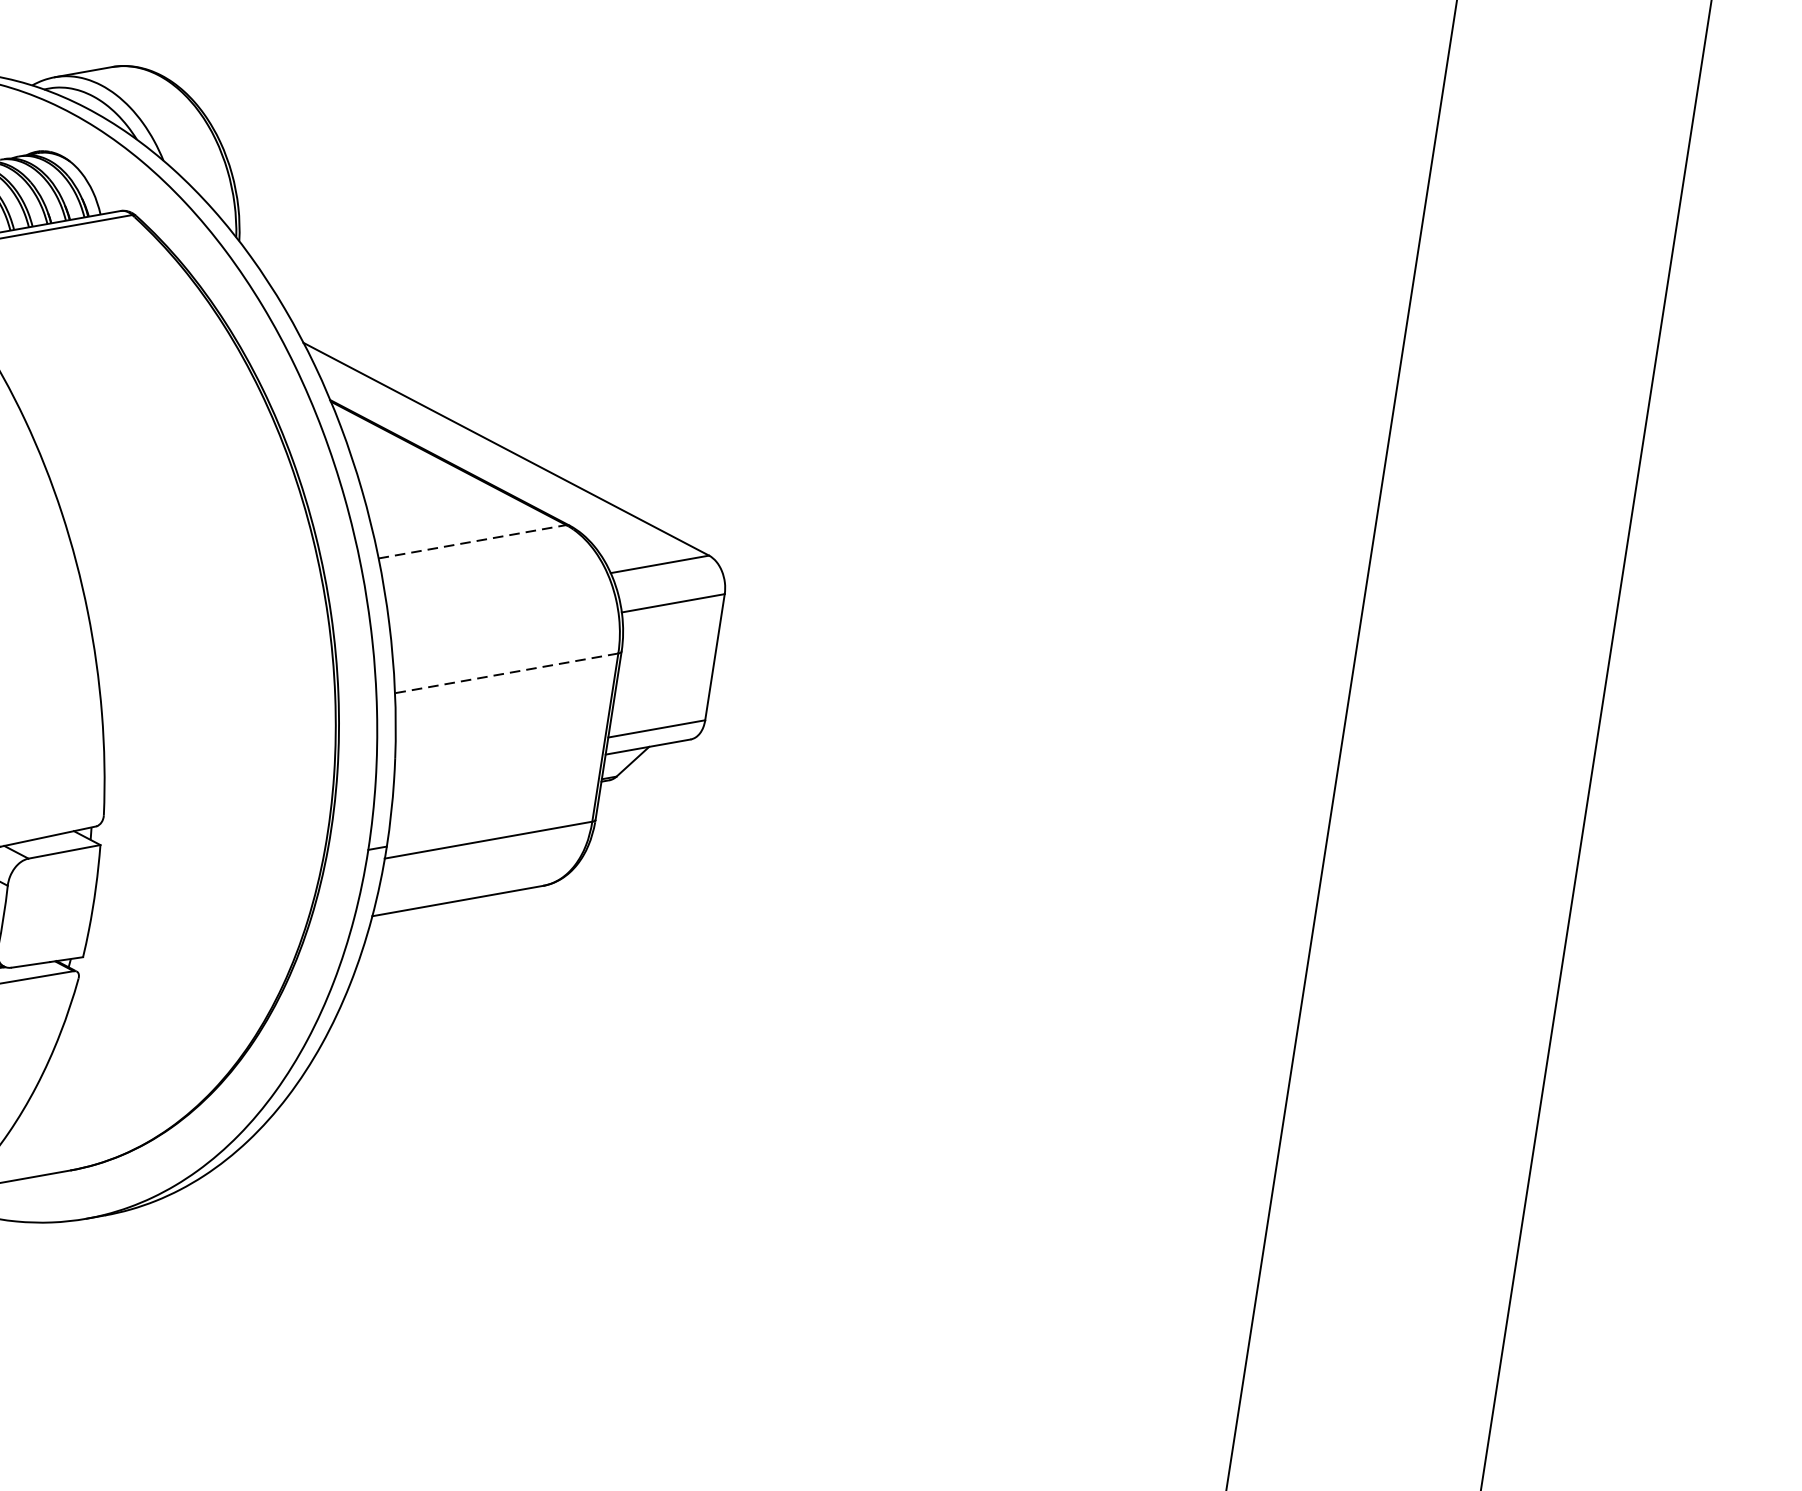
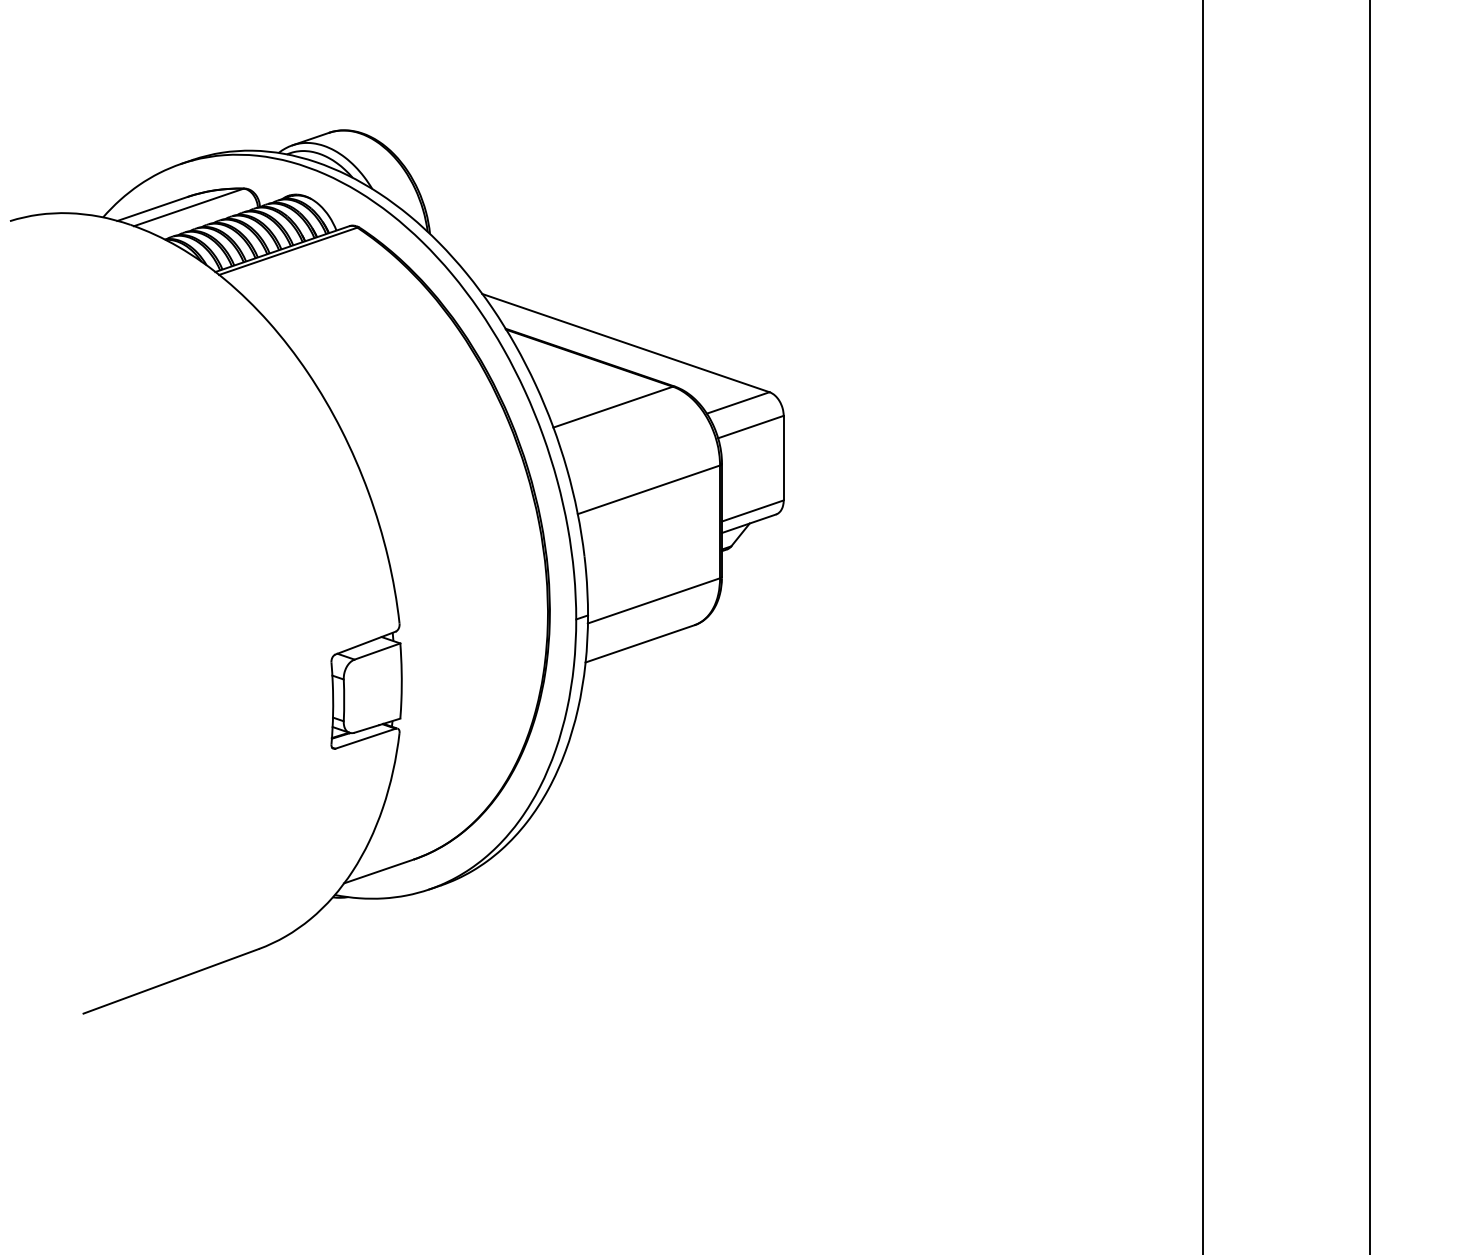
line: (472, 542) -> (613, 407), dashed -> solid
line: (505, 674) -> (648, 490), dashed -> solid

